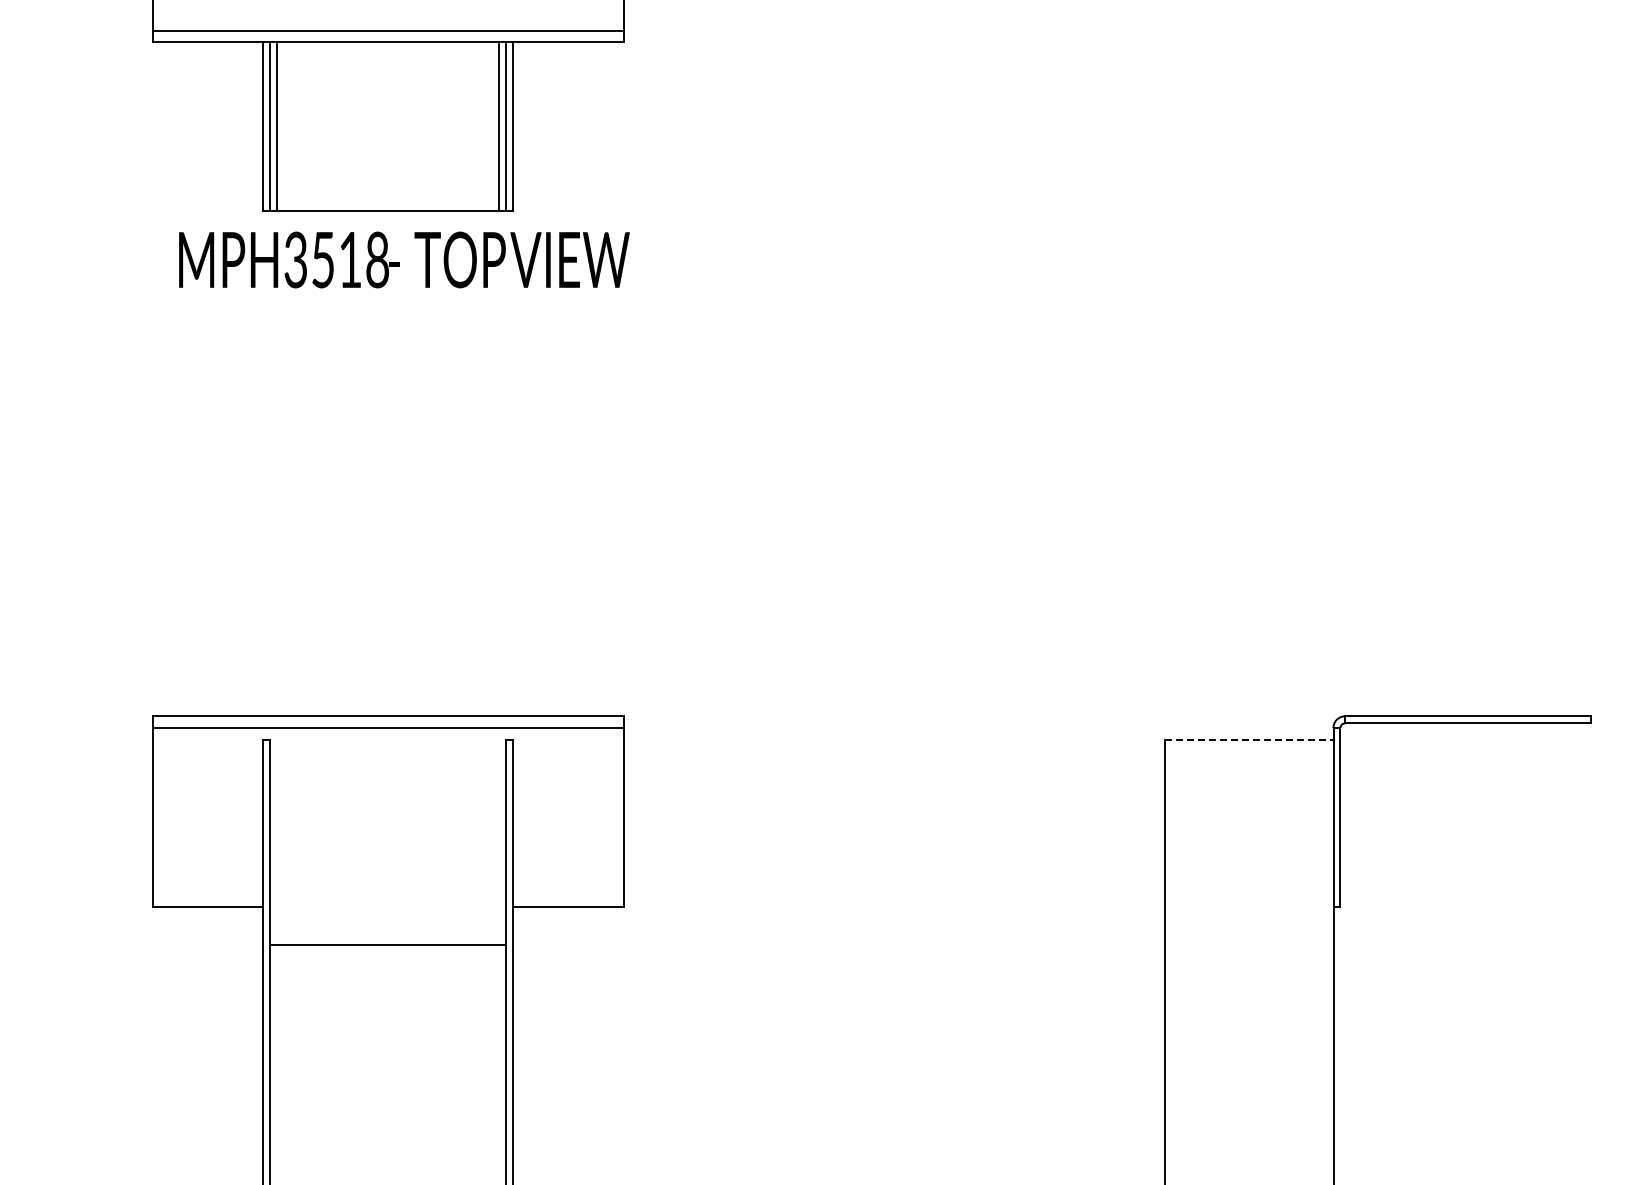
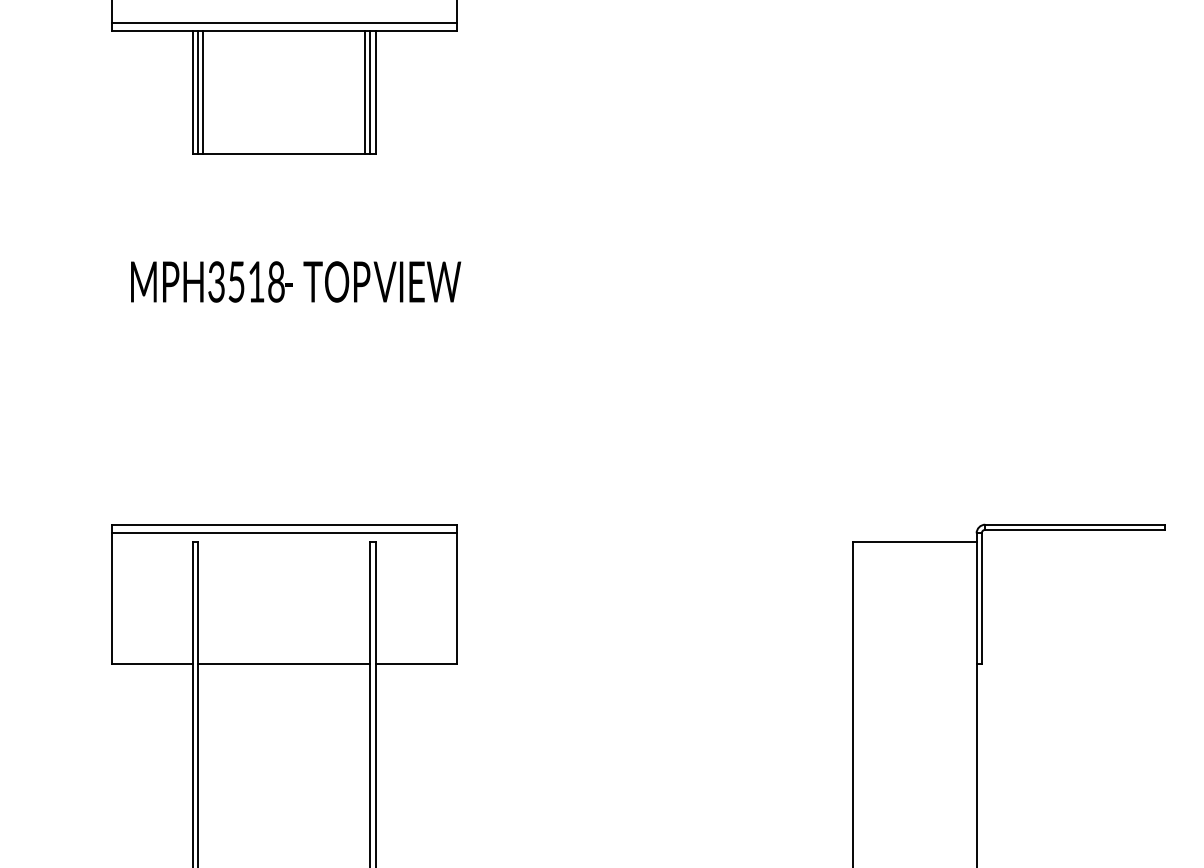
text: (404, 259) -> (296, 281), moved
line: (1249, 740) -> (915, 542), dashed -> solid
line: (387, 944) -> (283, 664), moved

